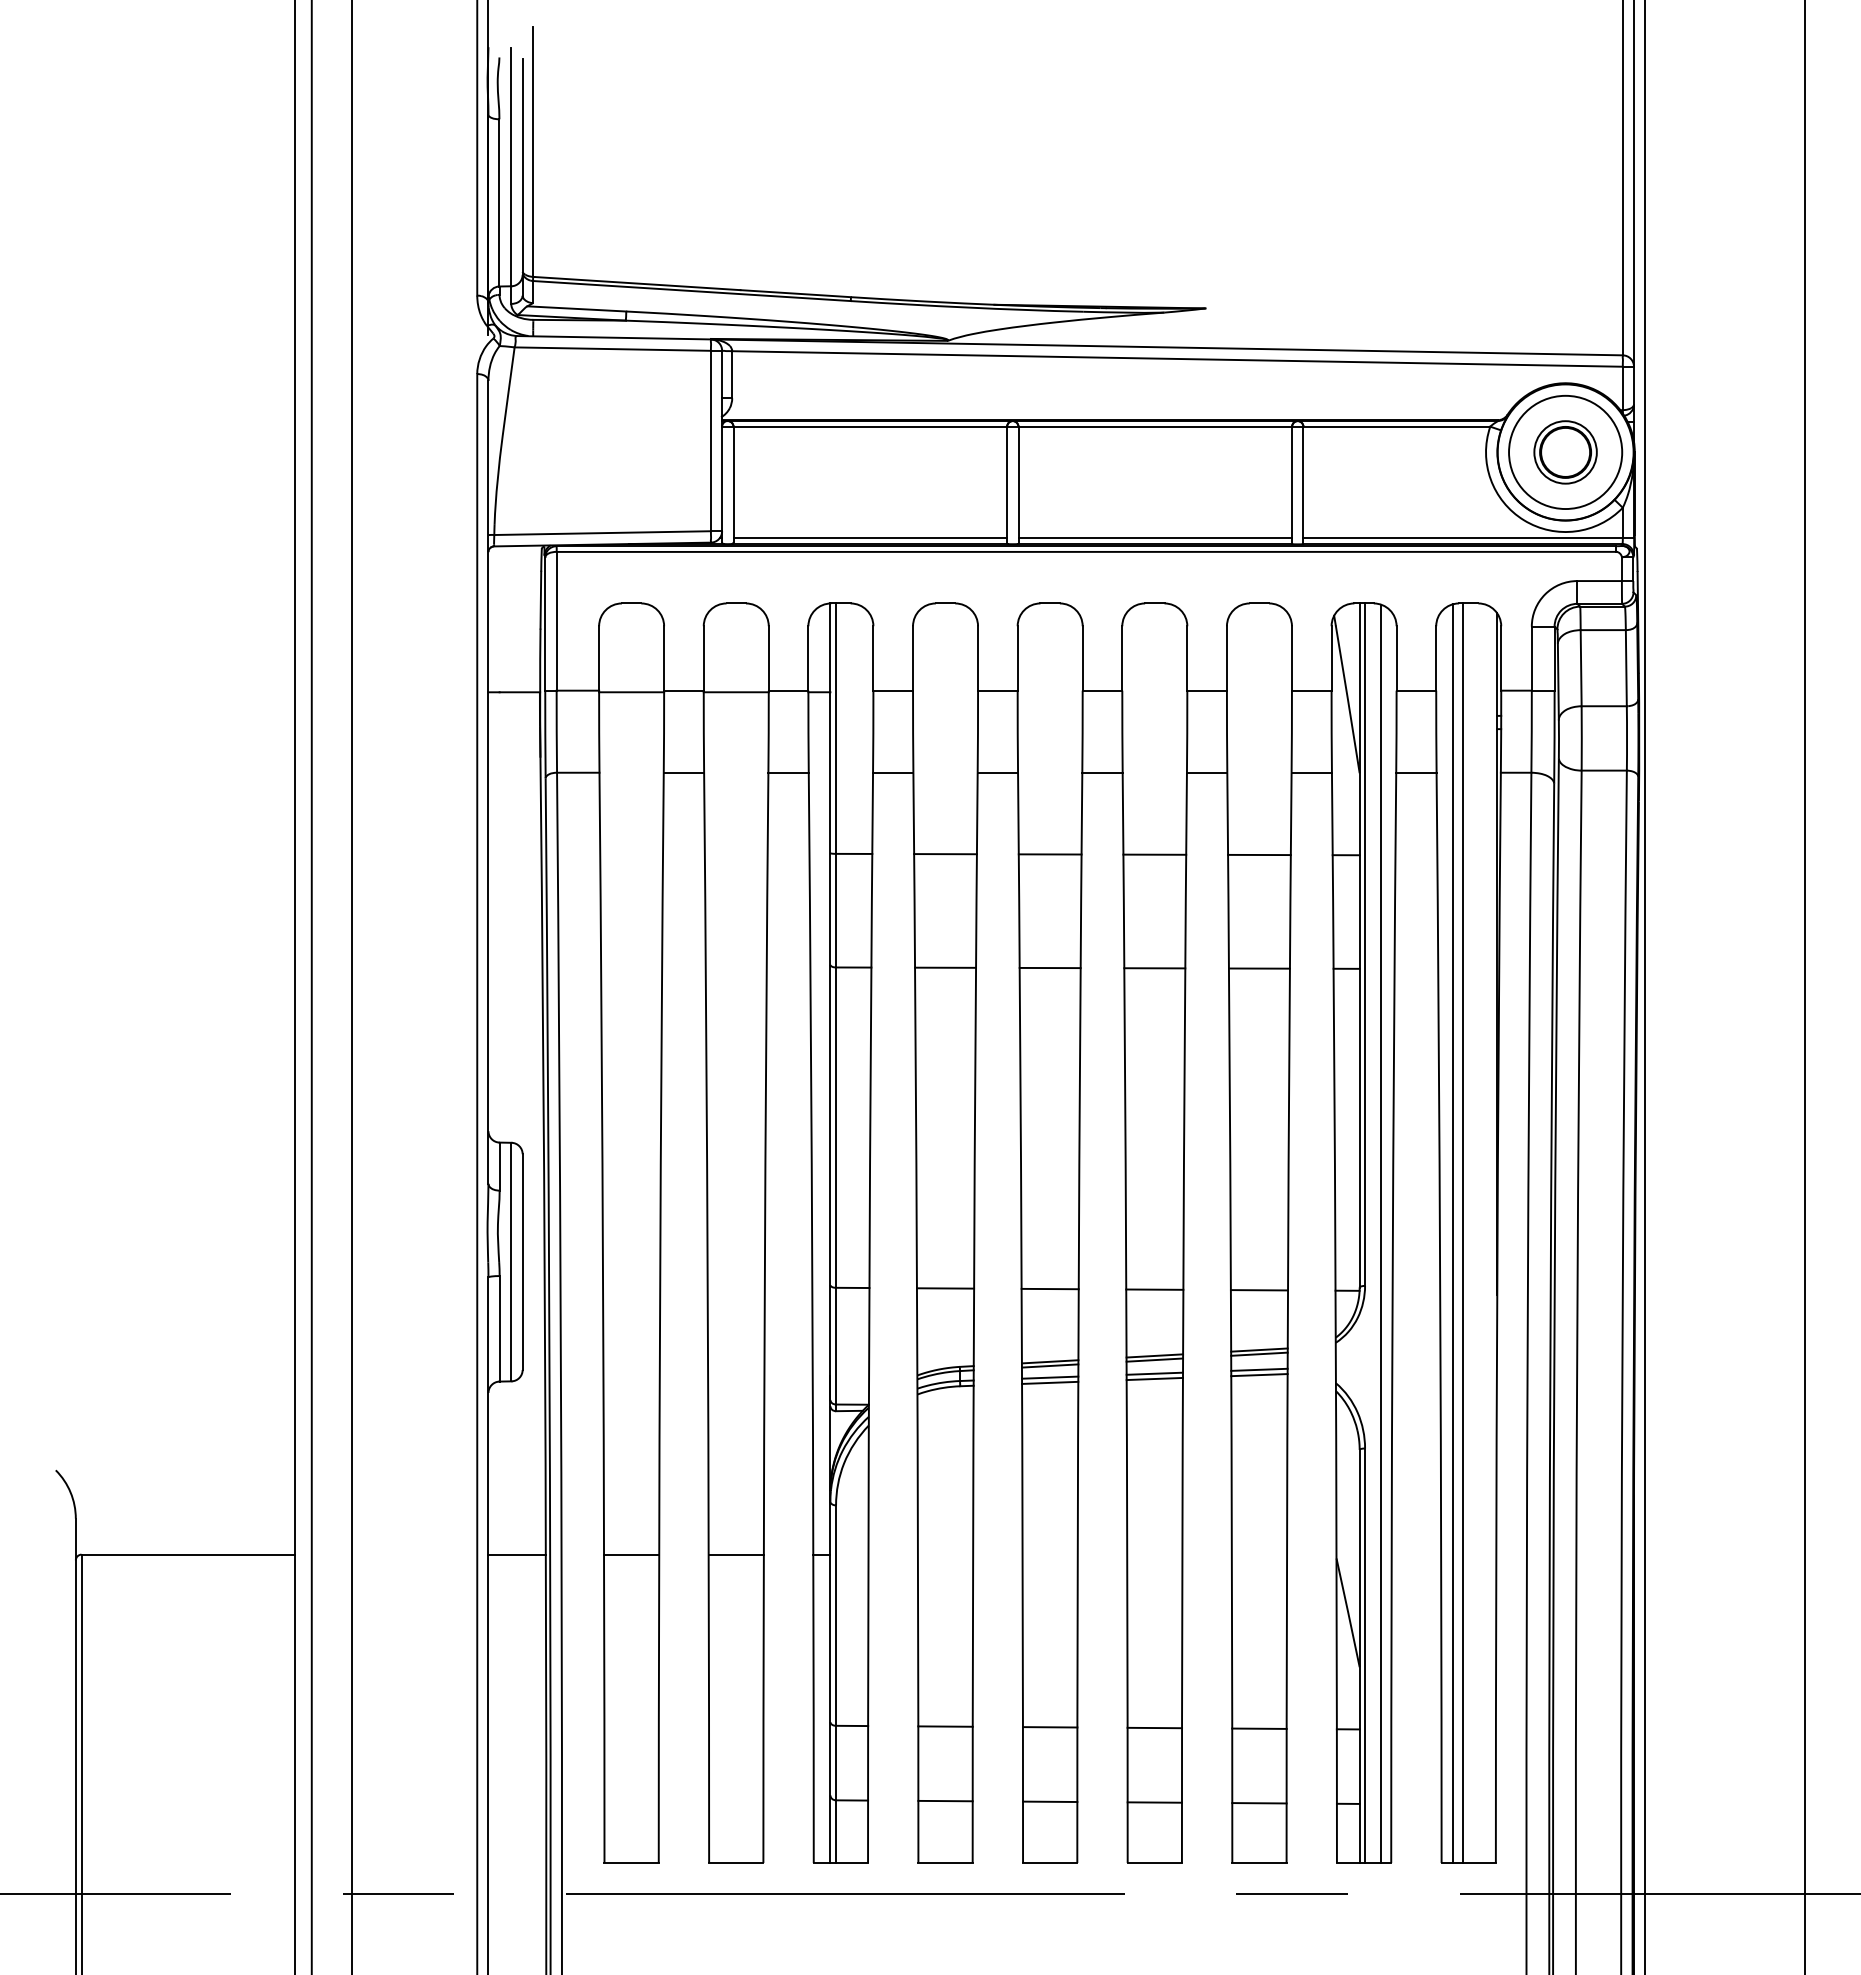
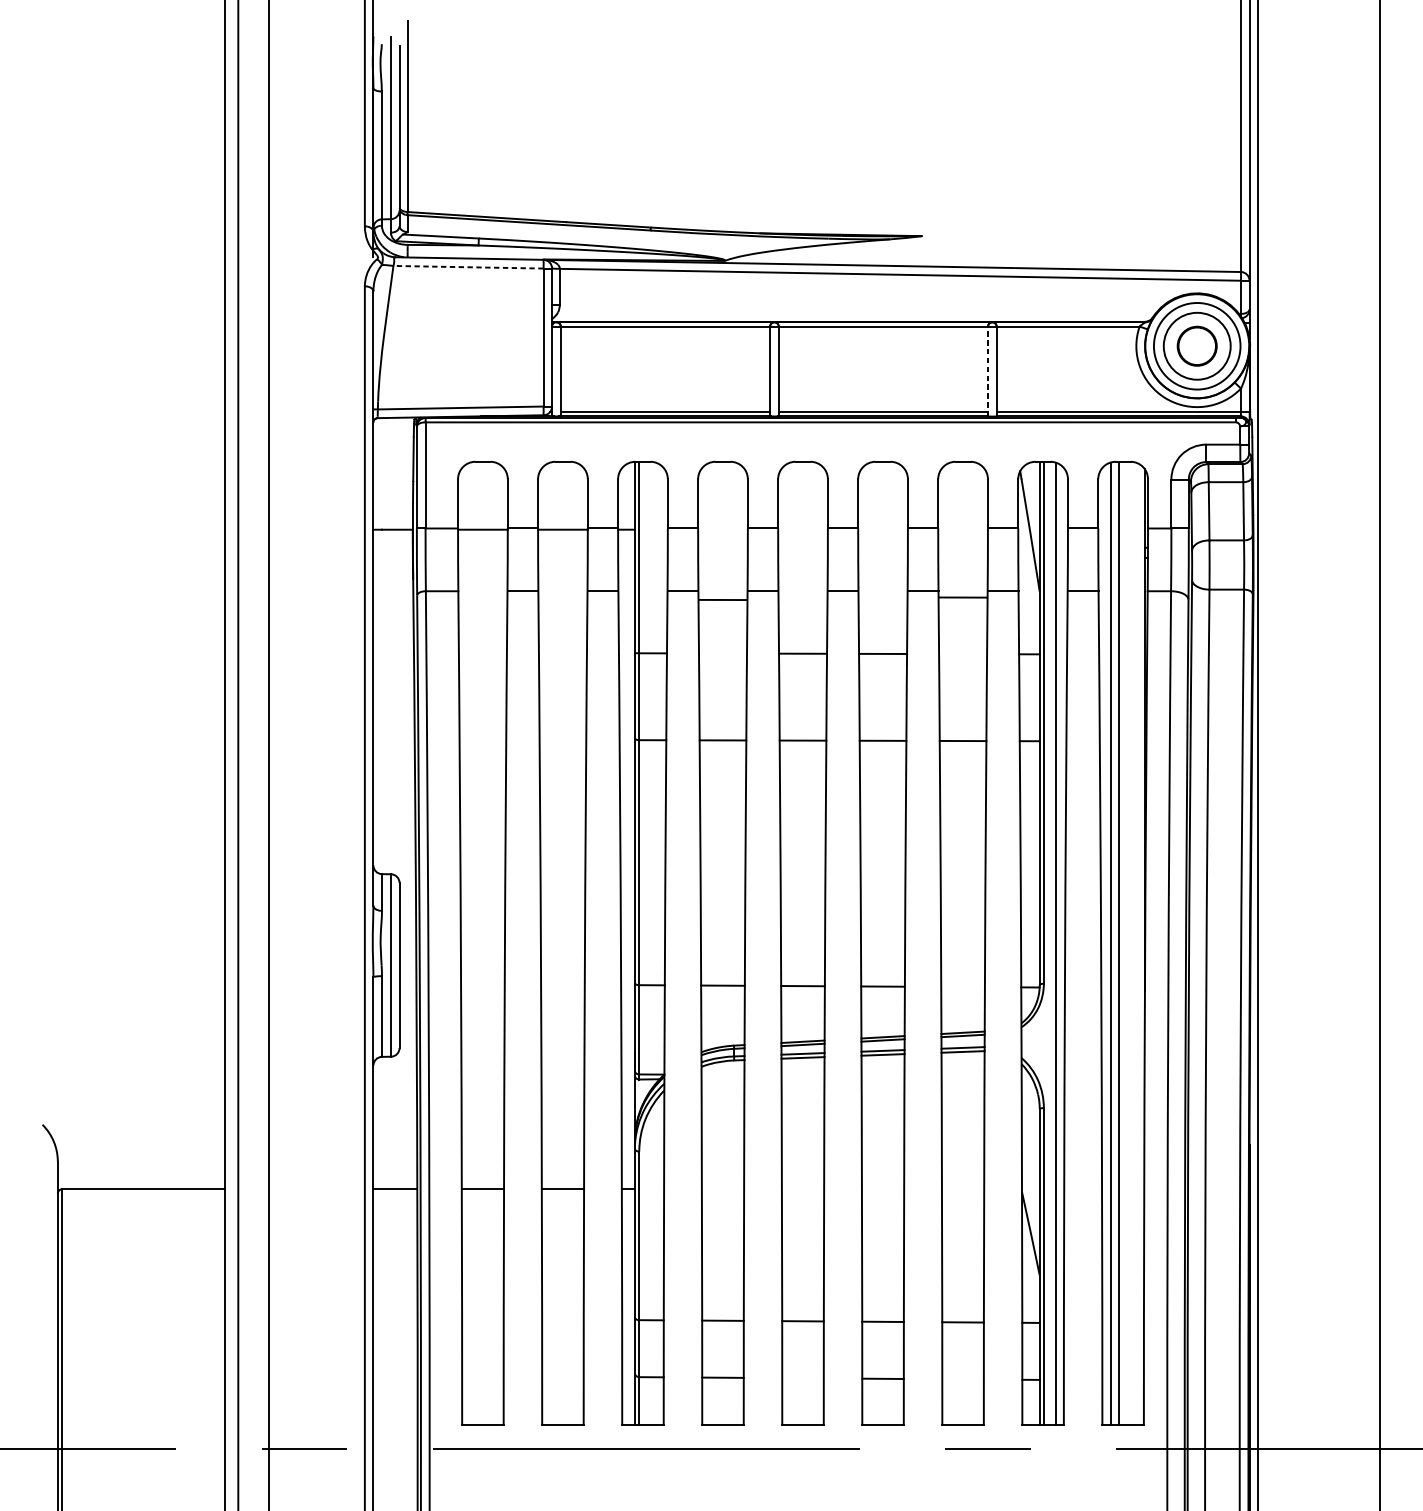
line: (612, 349) -> (468, 267), solid -> dashed
circle: (1565, 452) -> (1197, 346), size x1.4
line: (1292, 485) -> (988, 371), solid -> dashed
line: (945, 854) -> (722, 600), moved
line: (1259, 854) -> (963, 597), moved
line: (1258, 1290) -> (962, 987), removed
line: (1050, 1801) -> (803, 1378), removed
line: (1259, 1803) -> (963, 1379), removed

